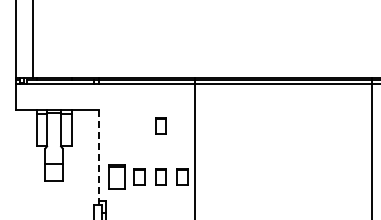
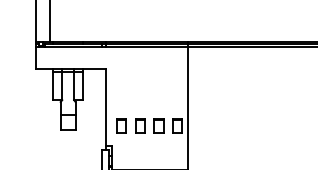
part: (160, 125) -> (158, 82), removed
line: (98, 157) -> (105, 109), dashed -> solid
part: (117, 176) -> (122, 125), size x0.71

